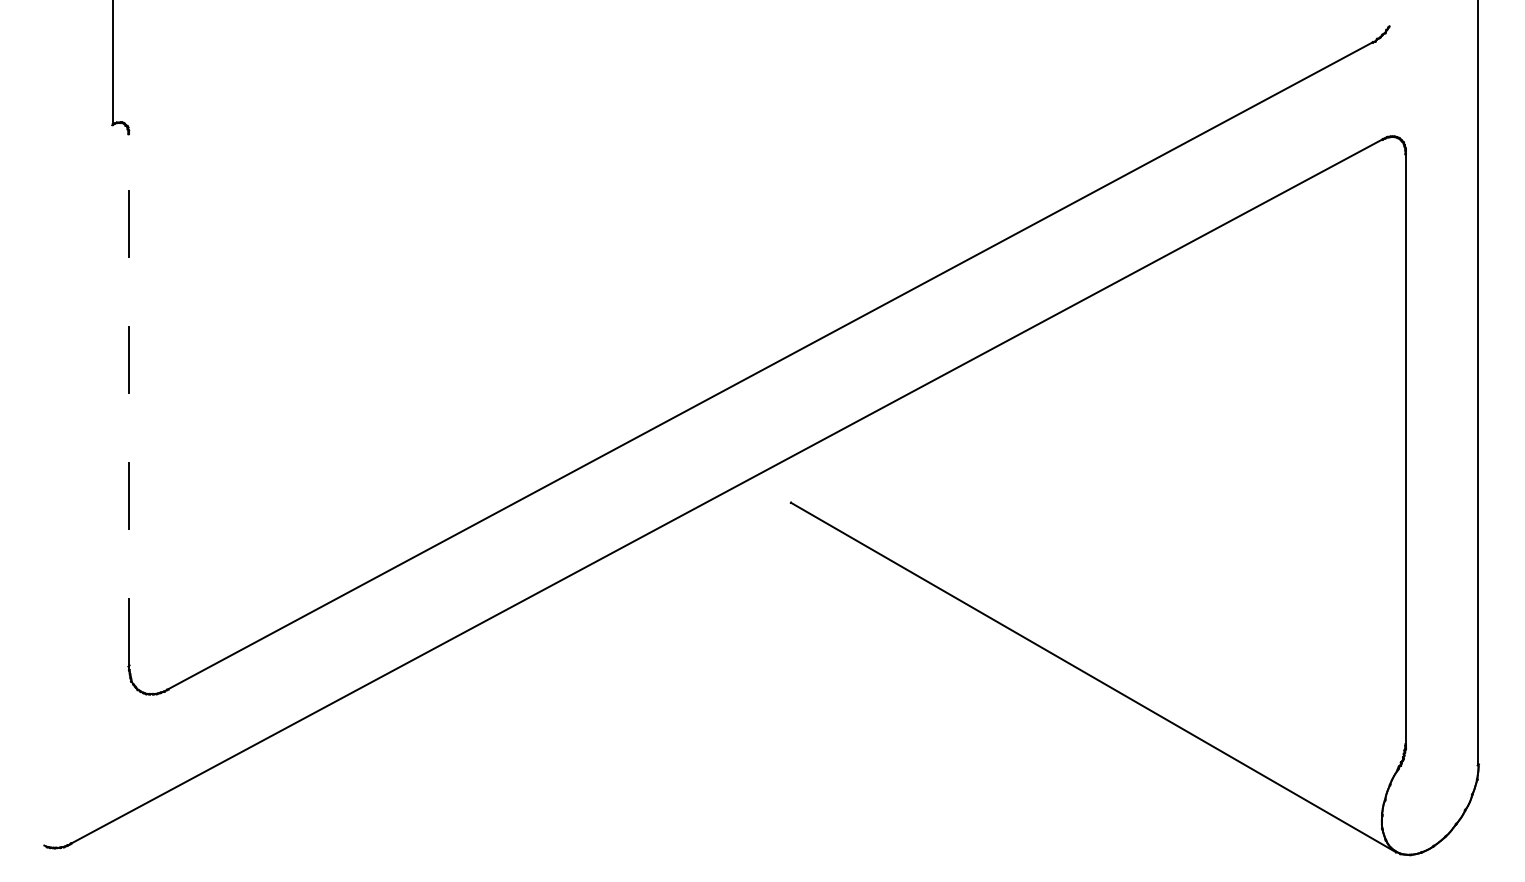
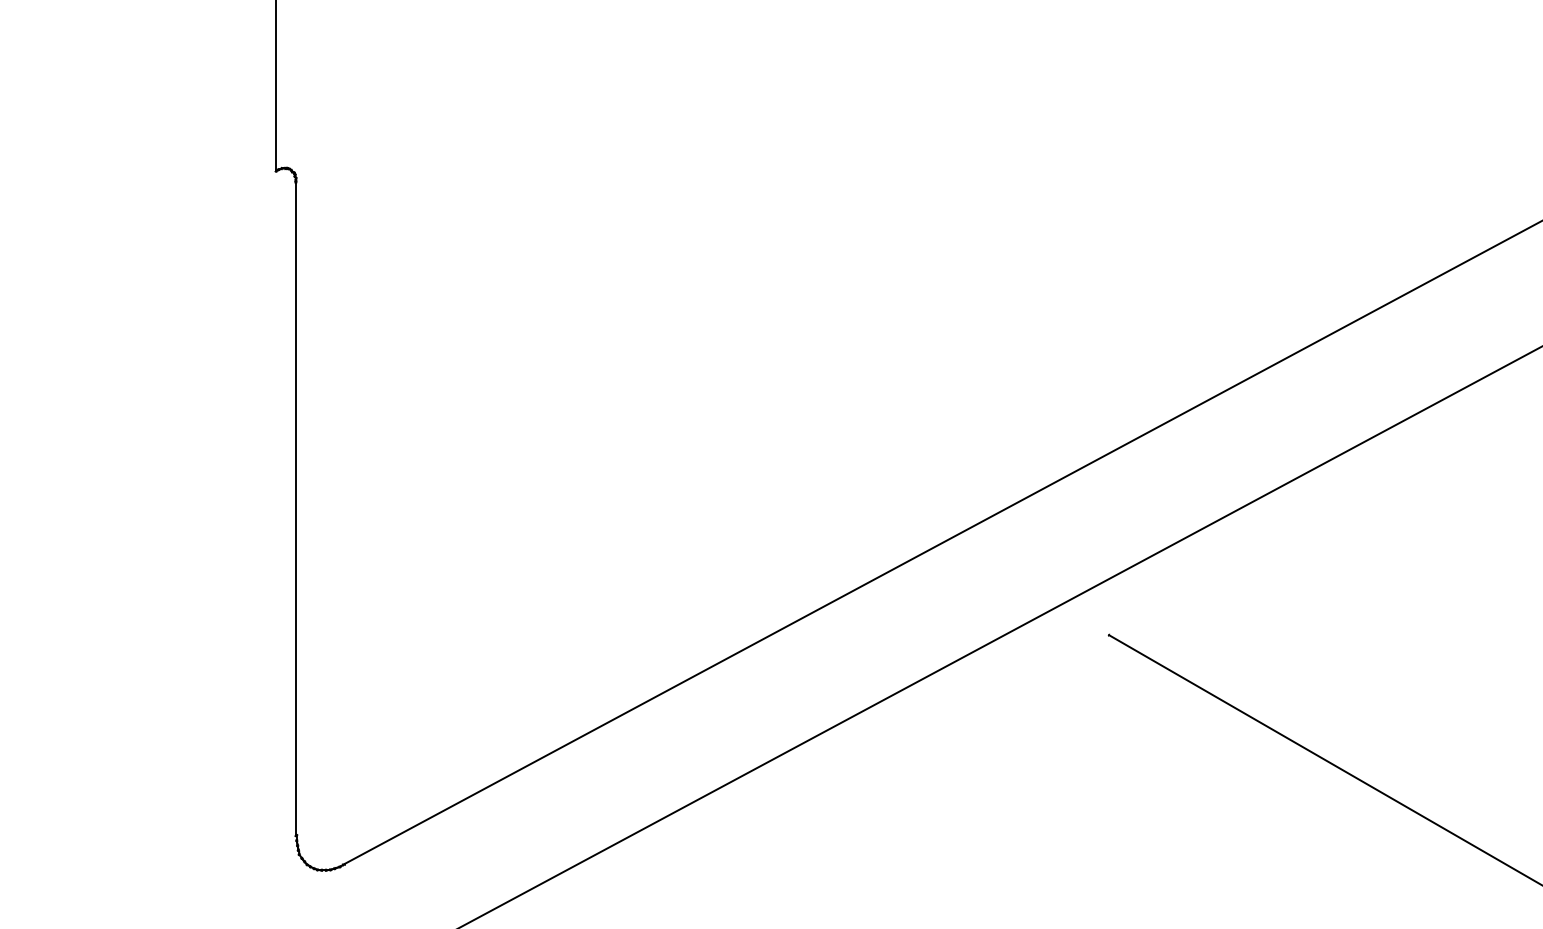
line: (128, 399) -> (295, 508), dashed -> solid

